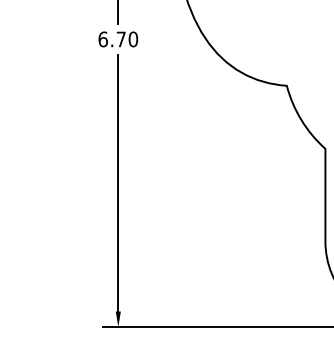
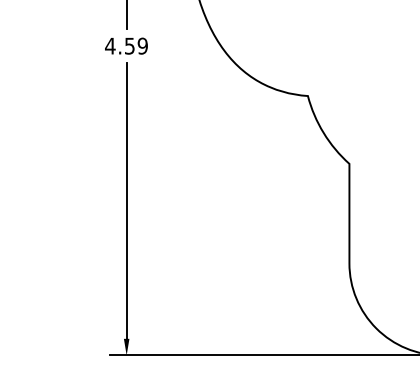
text: (118, 38) -> (126, 45), 6.70 -> 4.59

